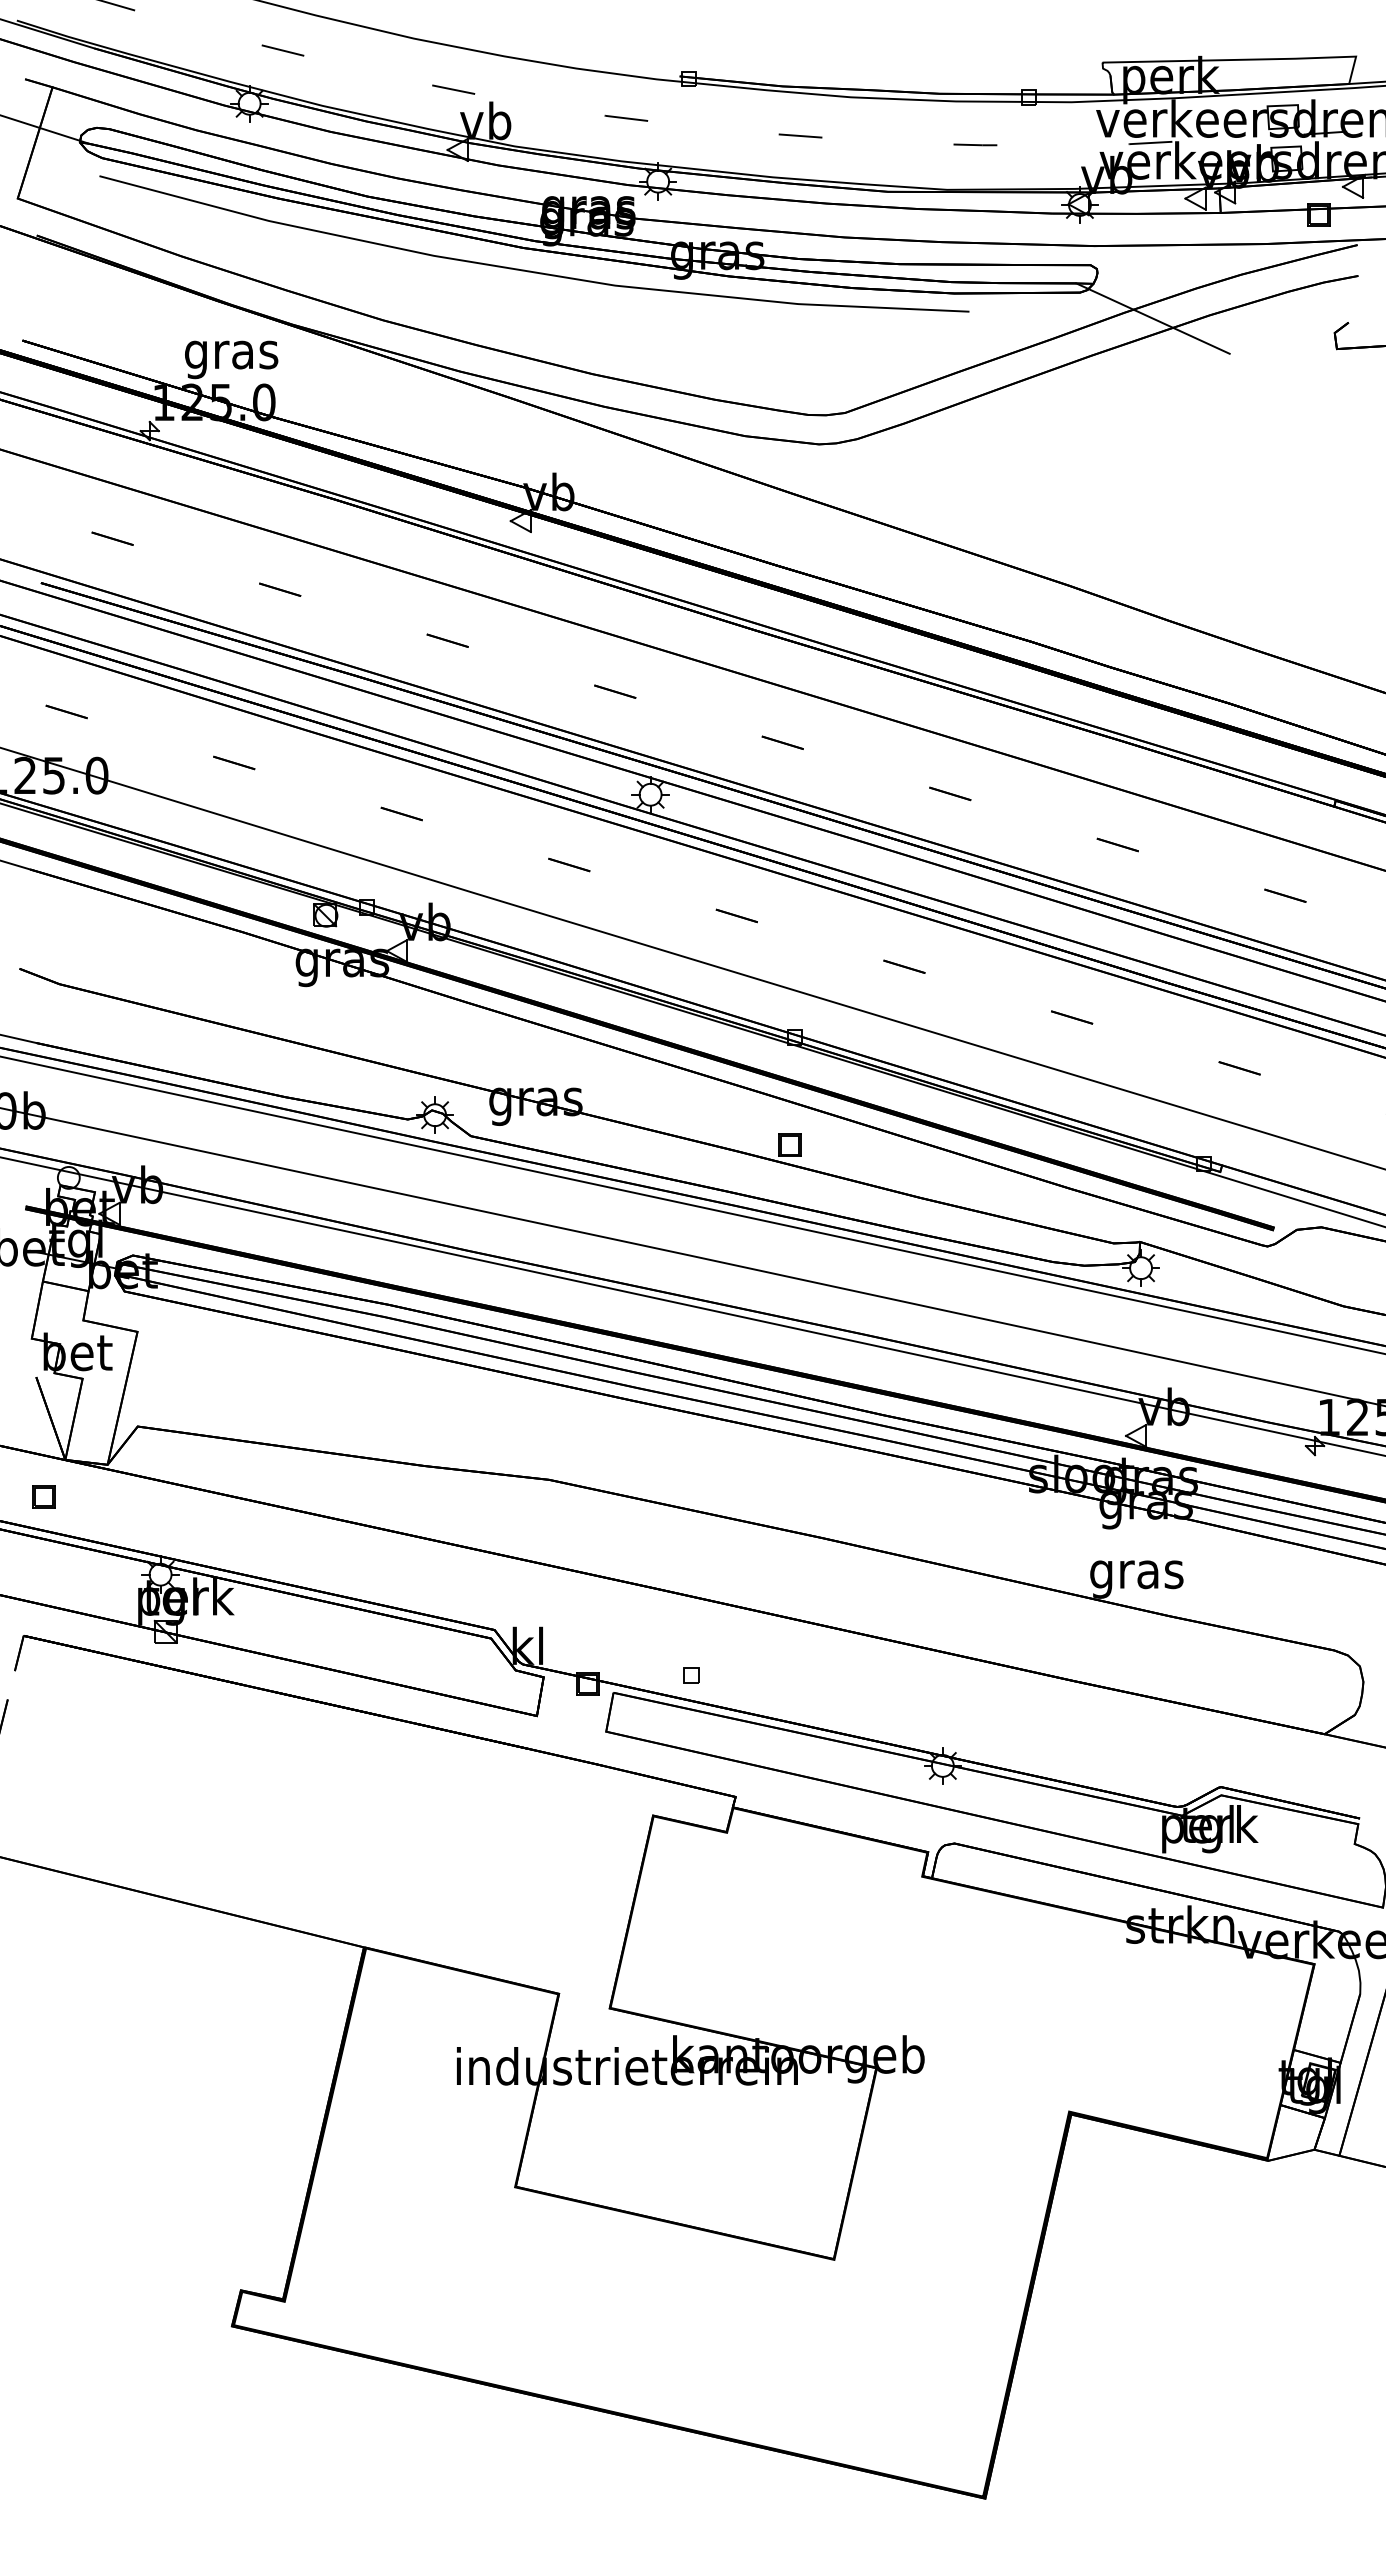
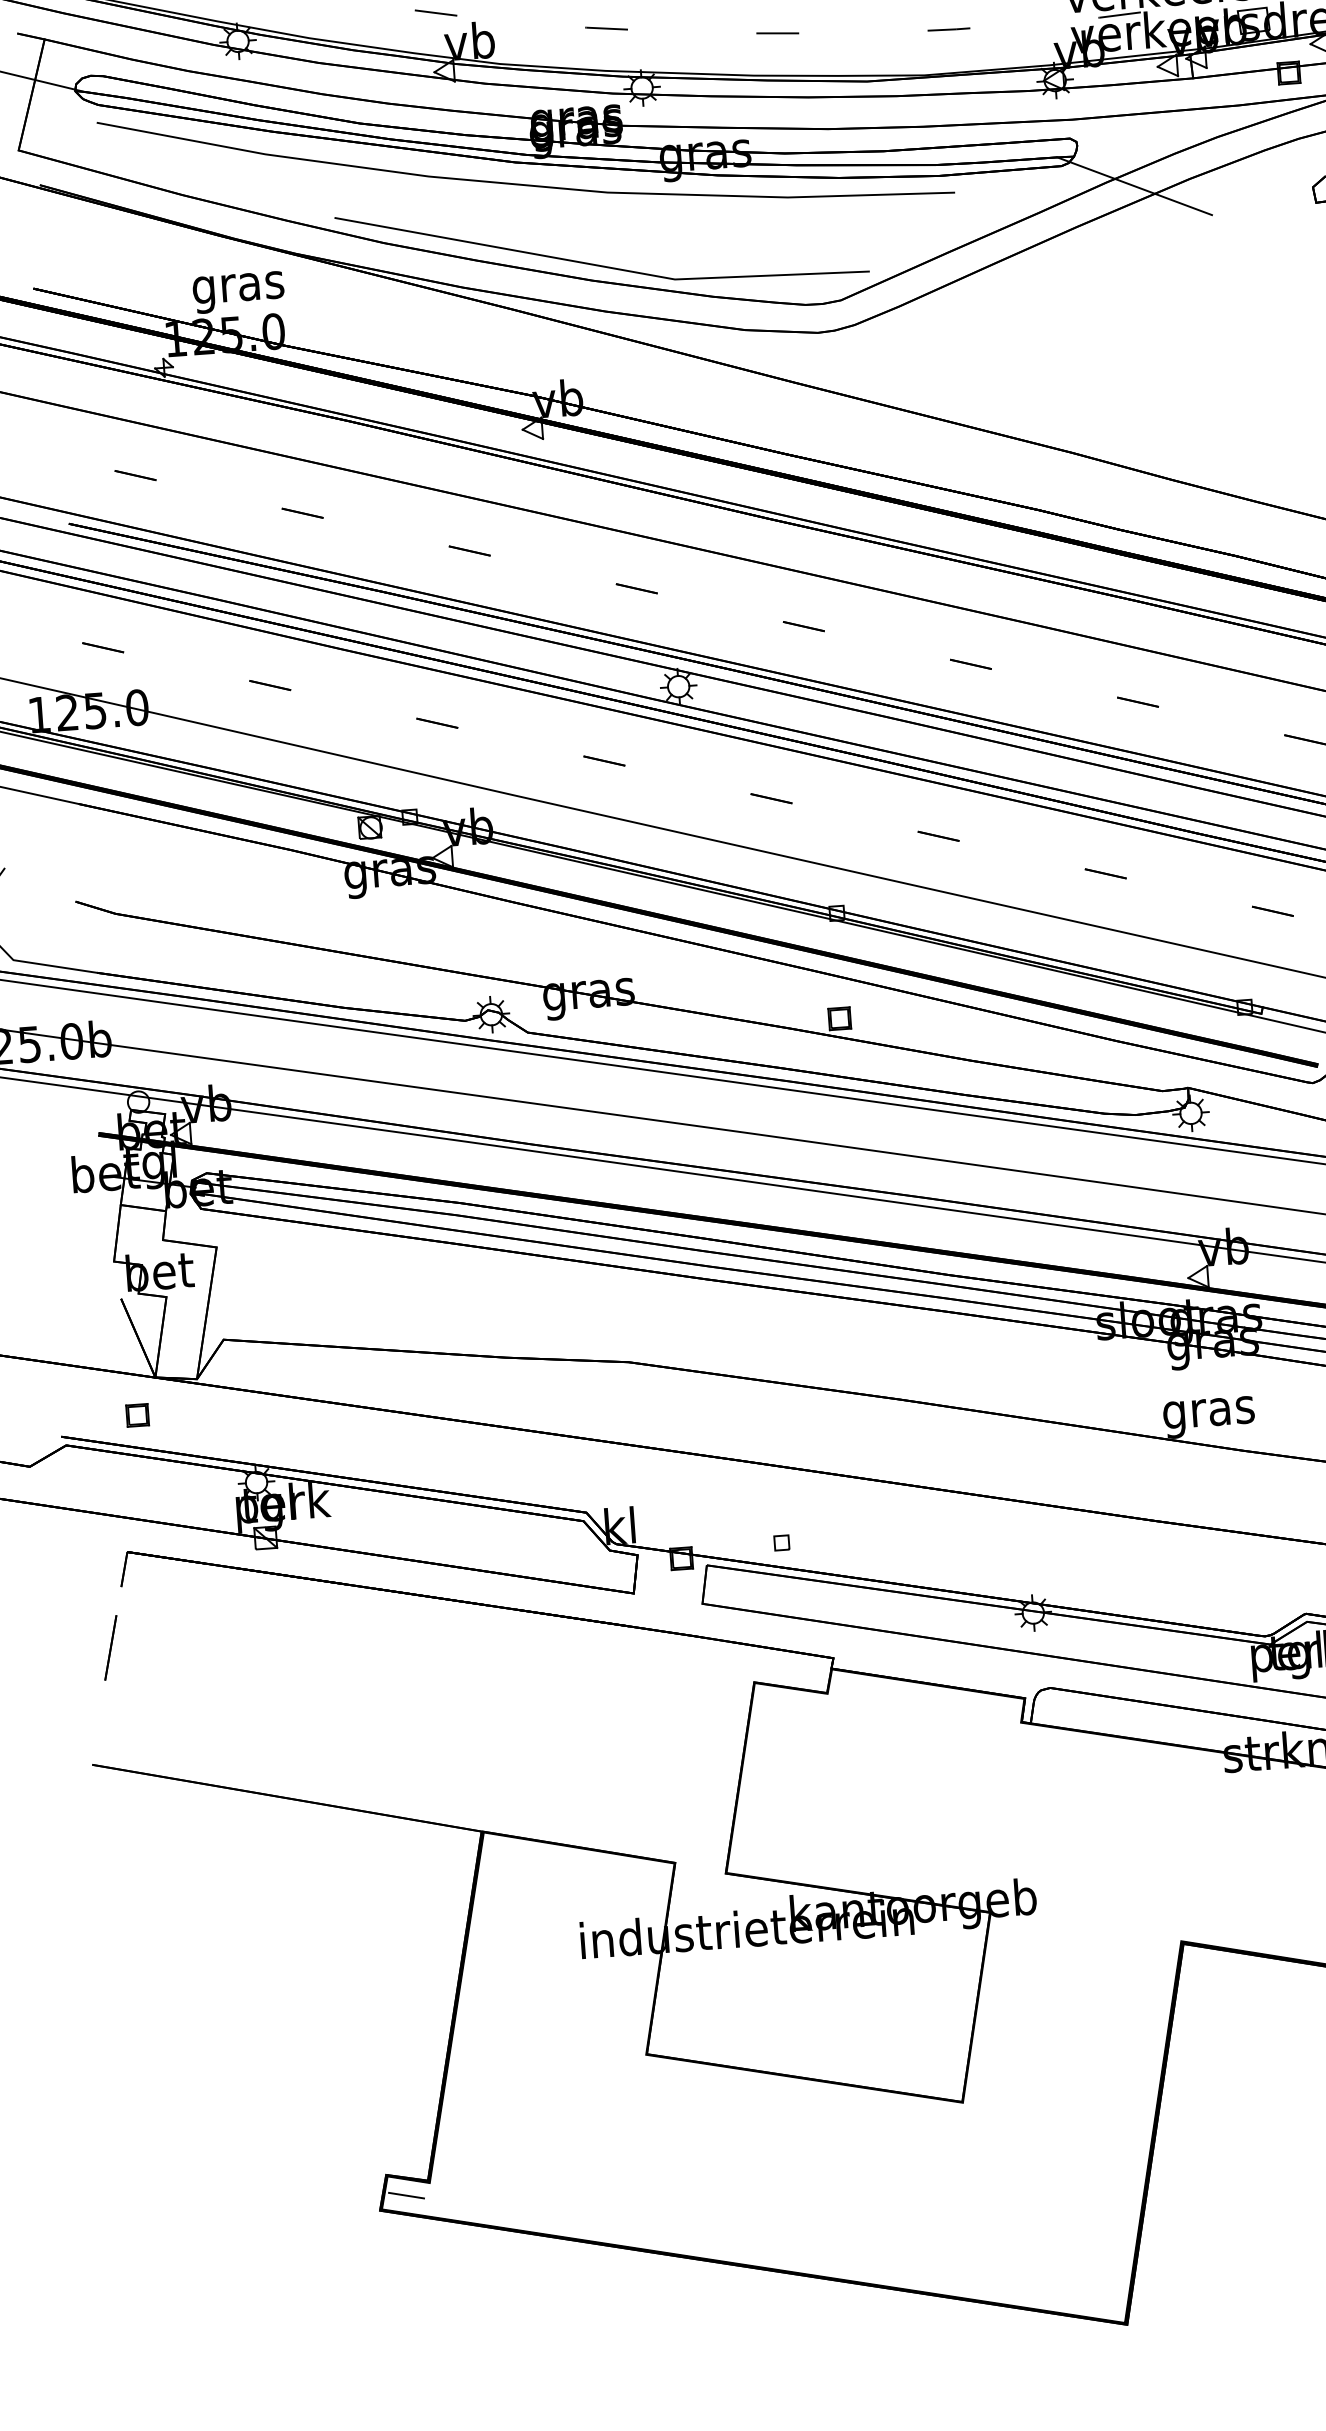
line: (601, 358) -> (599, 264), added
line: (259, 2312) -> (405, 2195), added

